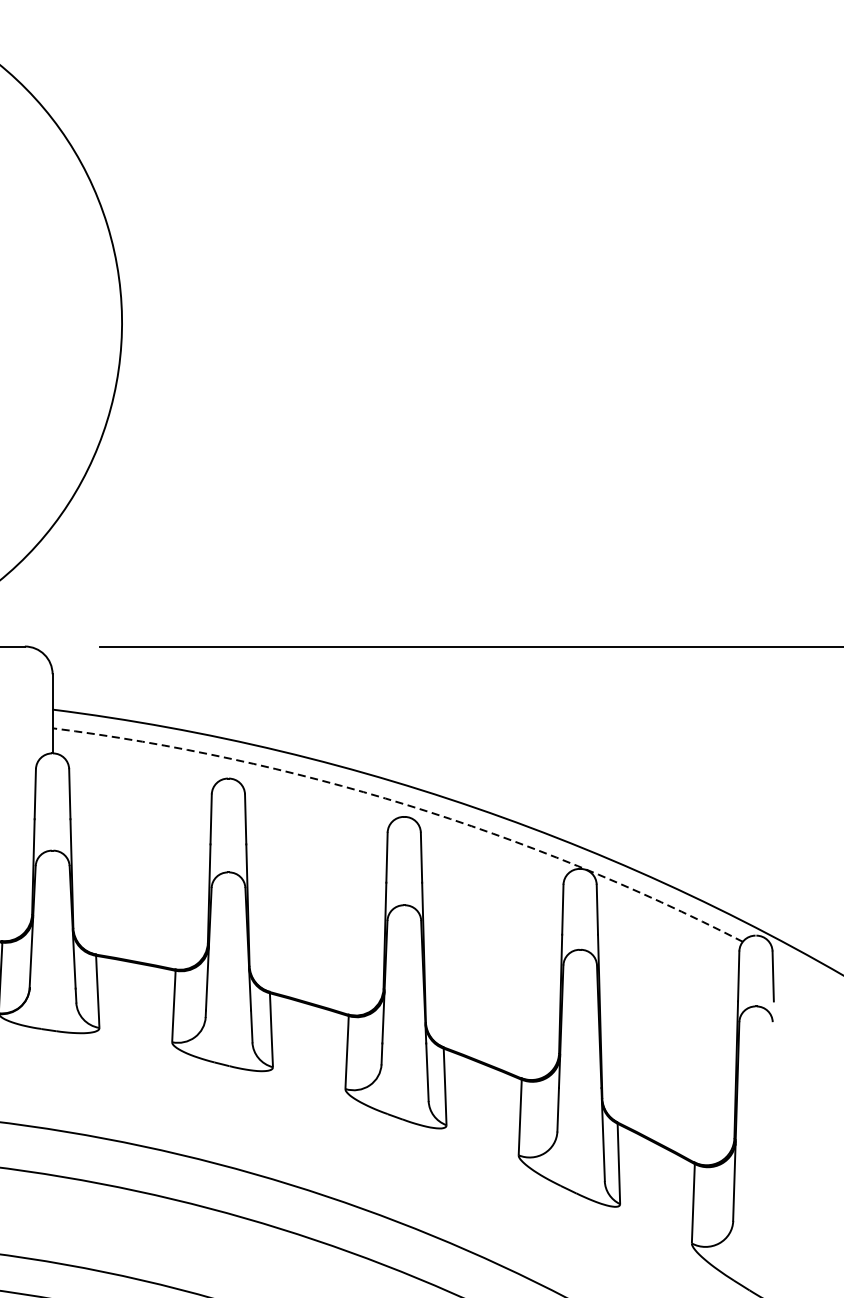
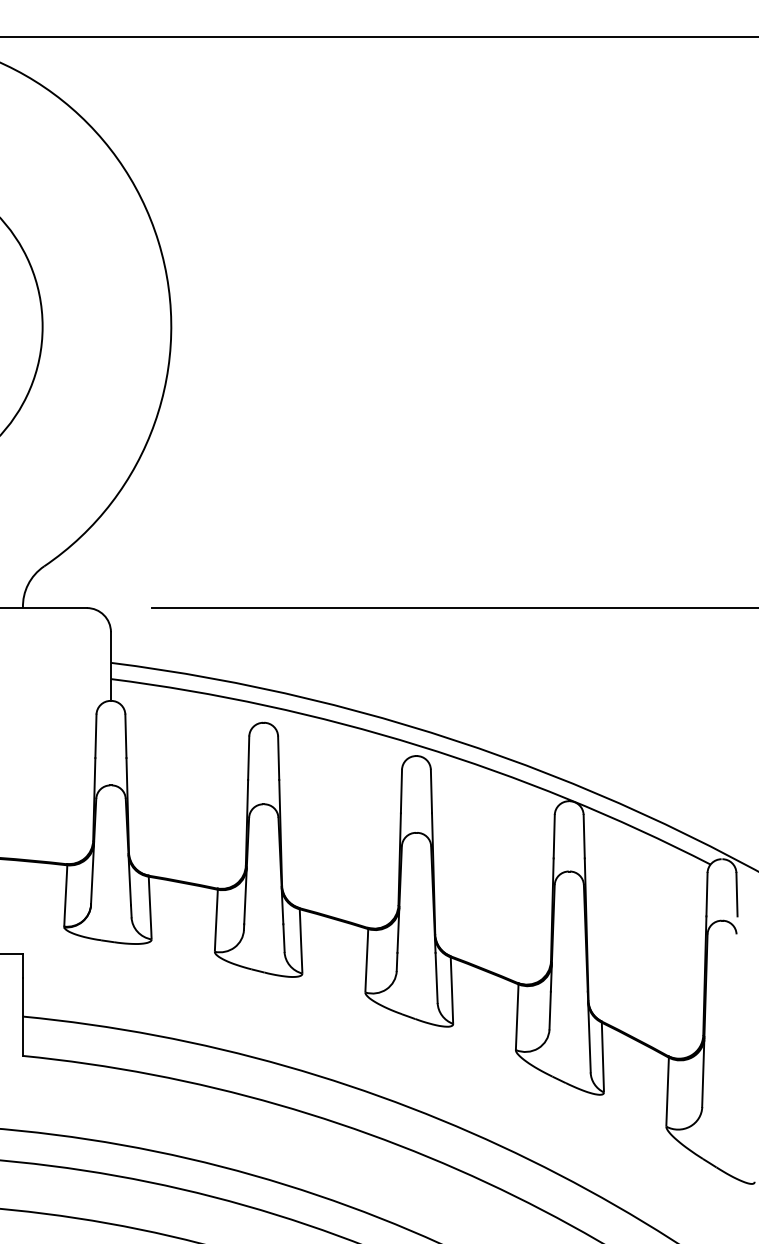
arc: (406, 804) -> (418, 745), dashed -> solid

